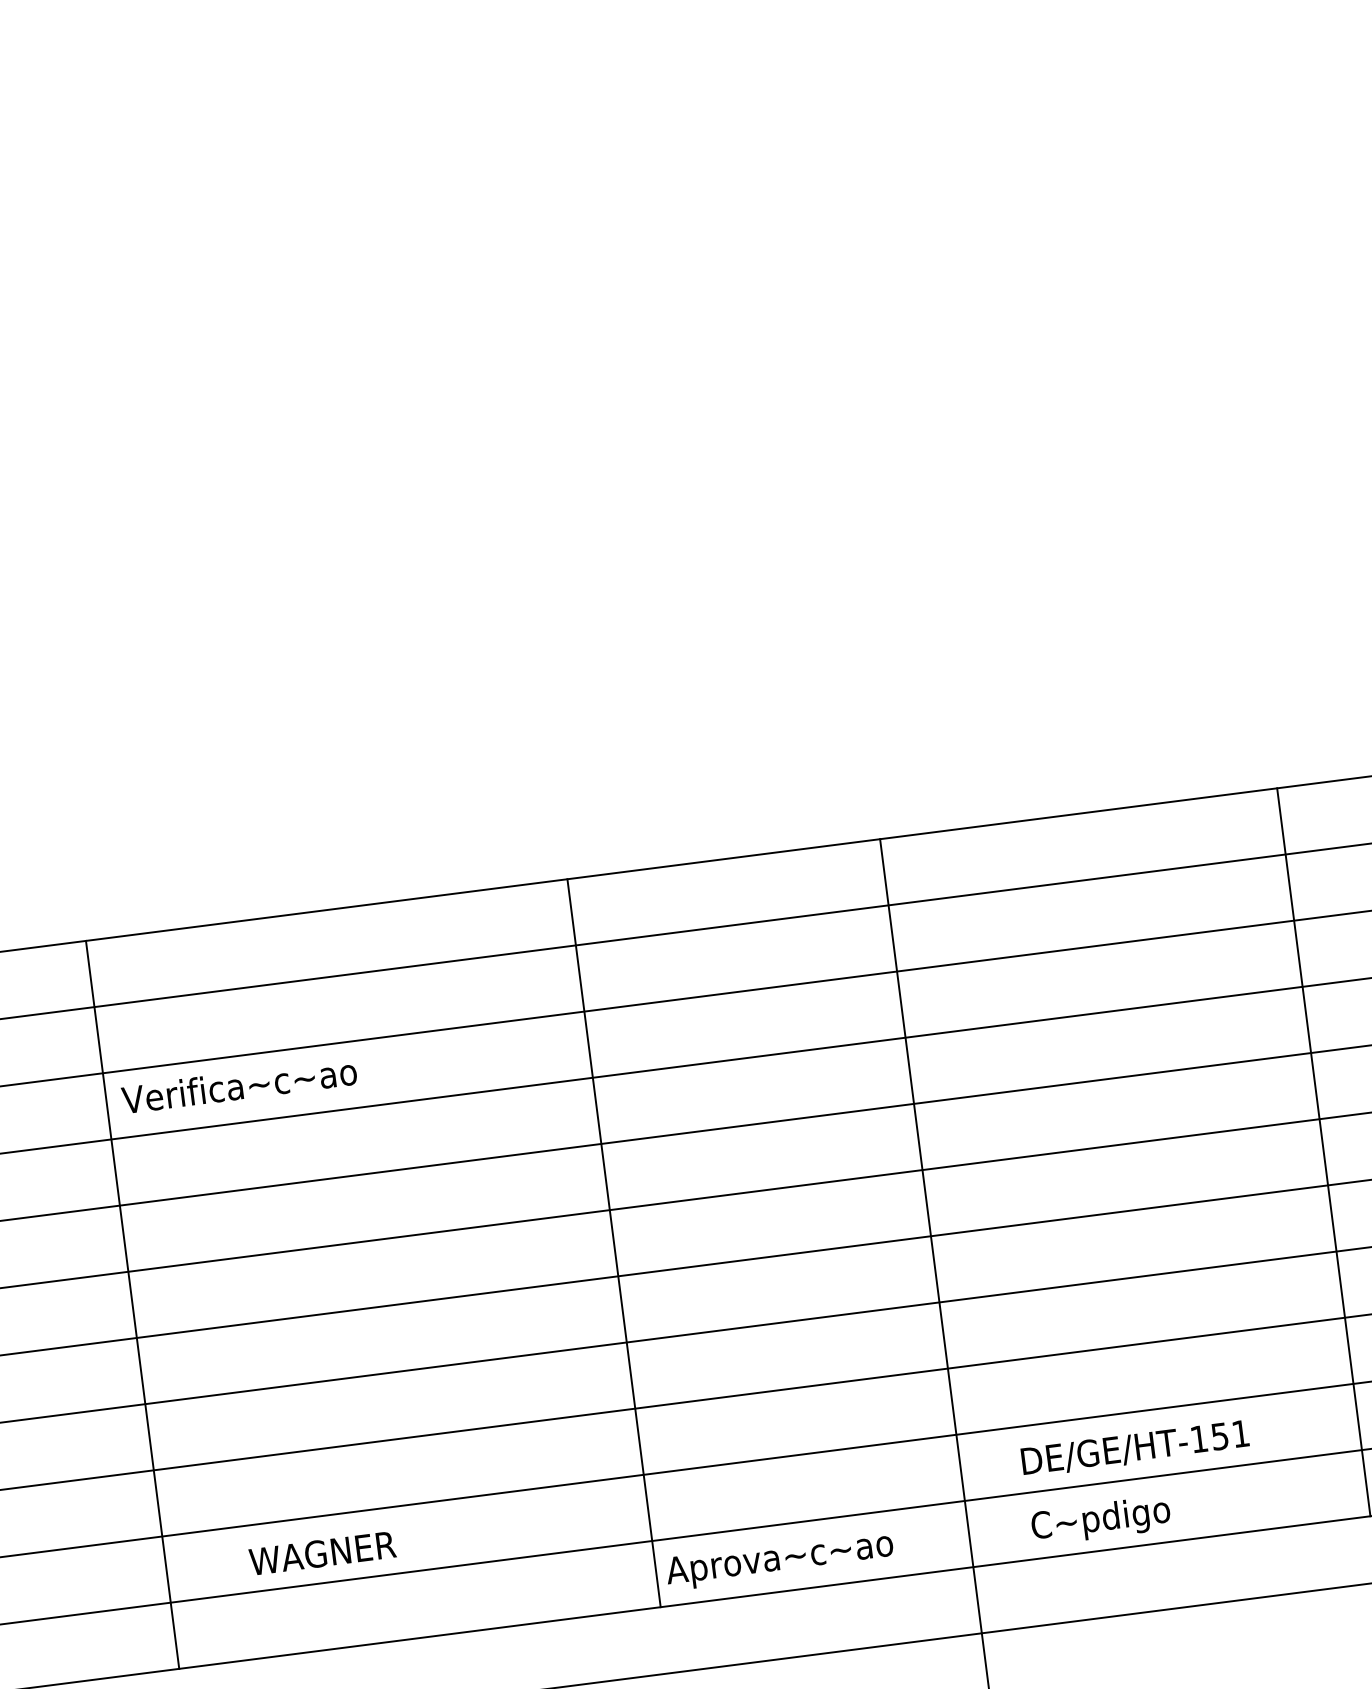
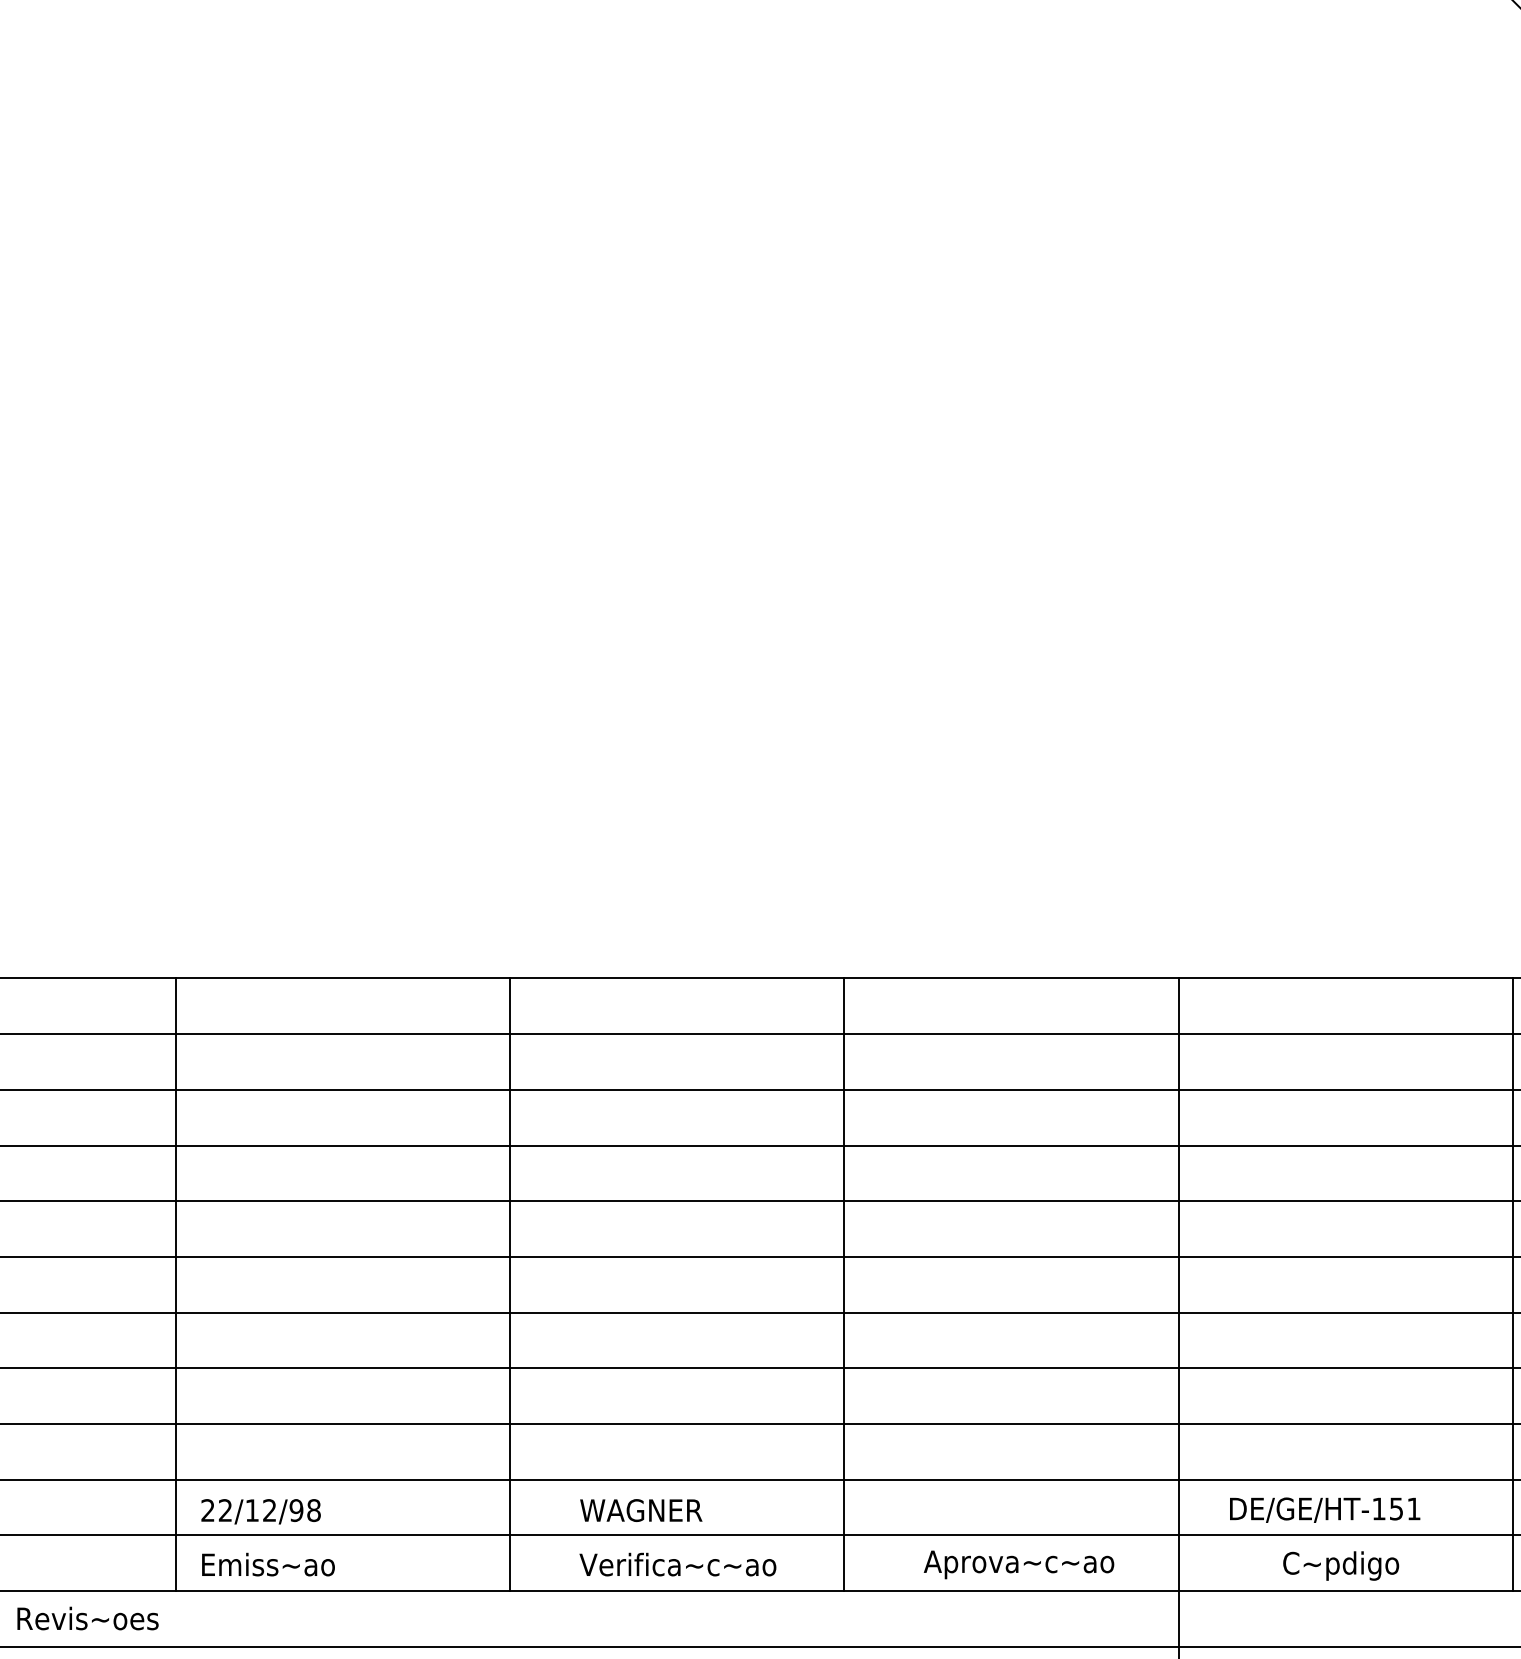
text: (238, 1085) -> (677, 1564), moved
line: (614, 1242) -> (844, 1284), moved
text: (1101, 1519) -> (1341, 1565), moved

